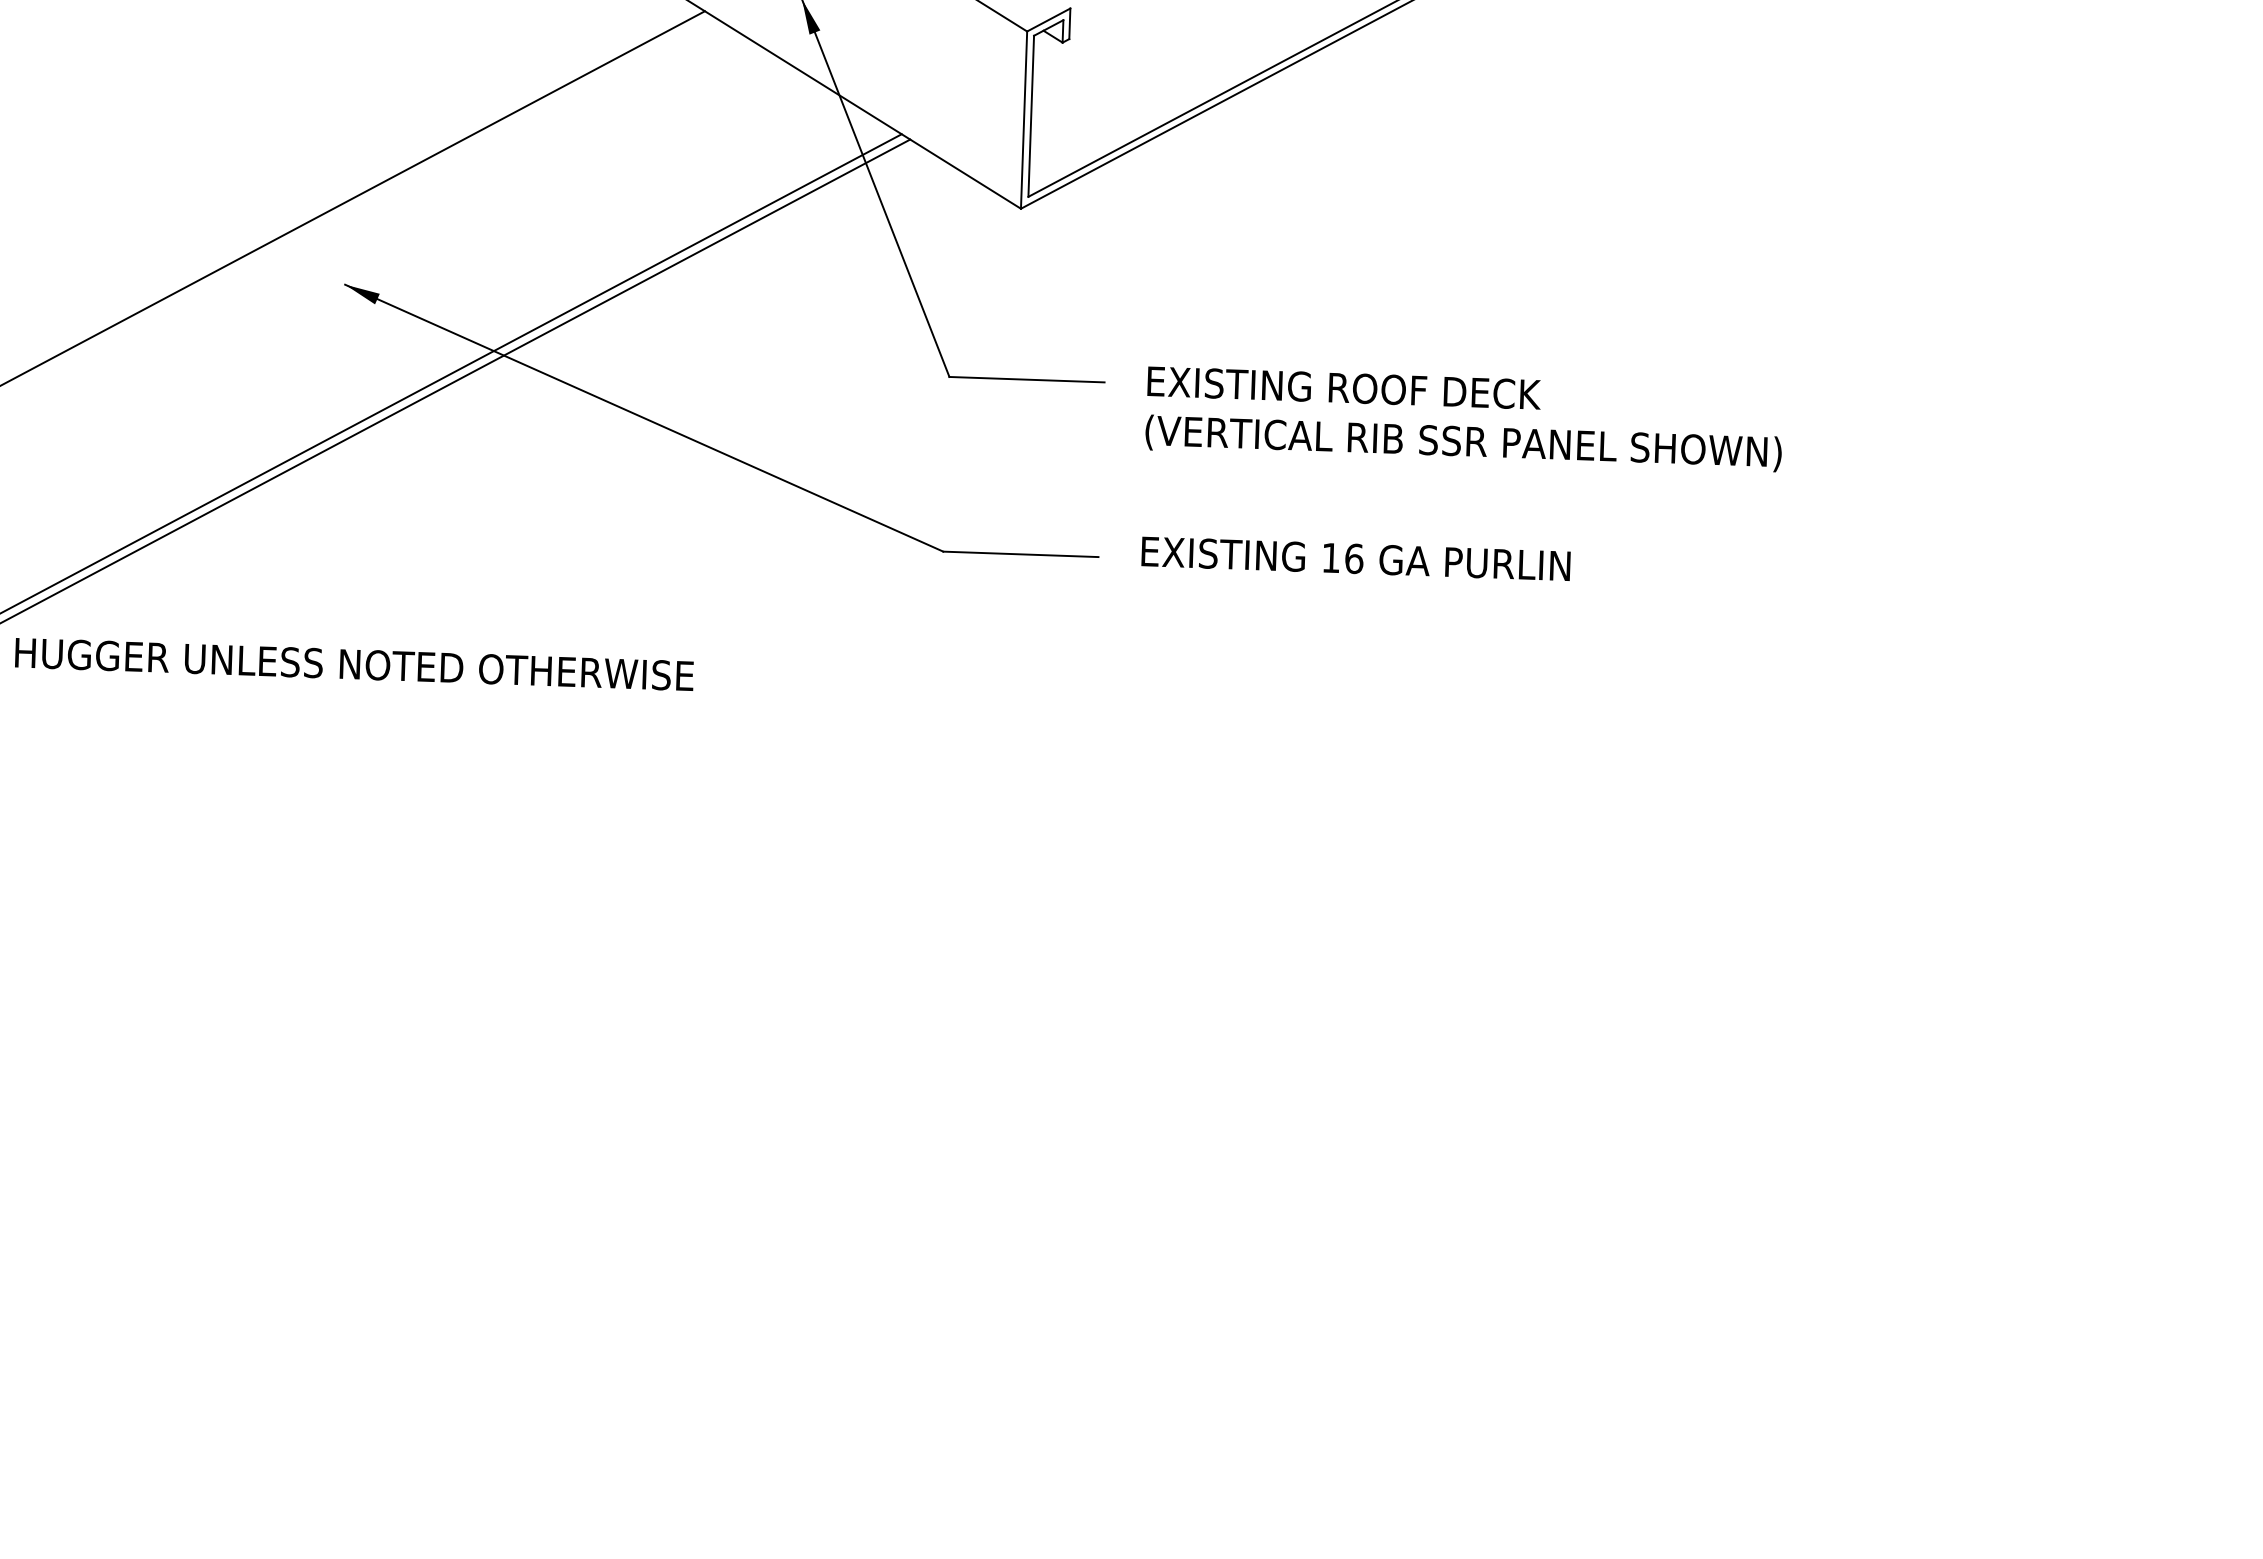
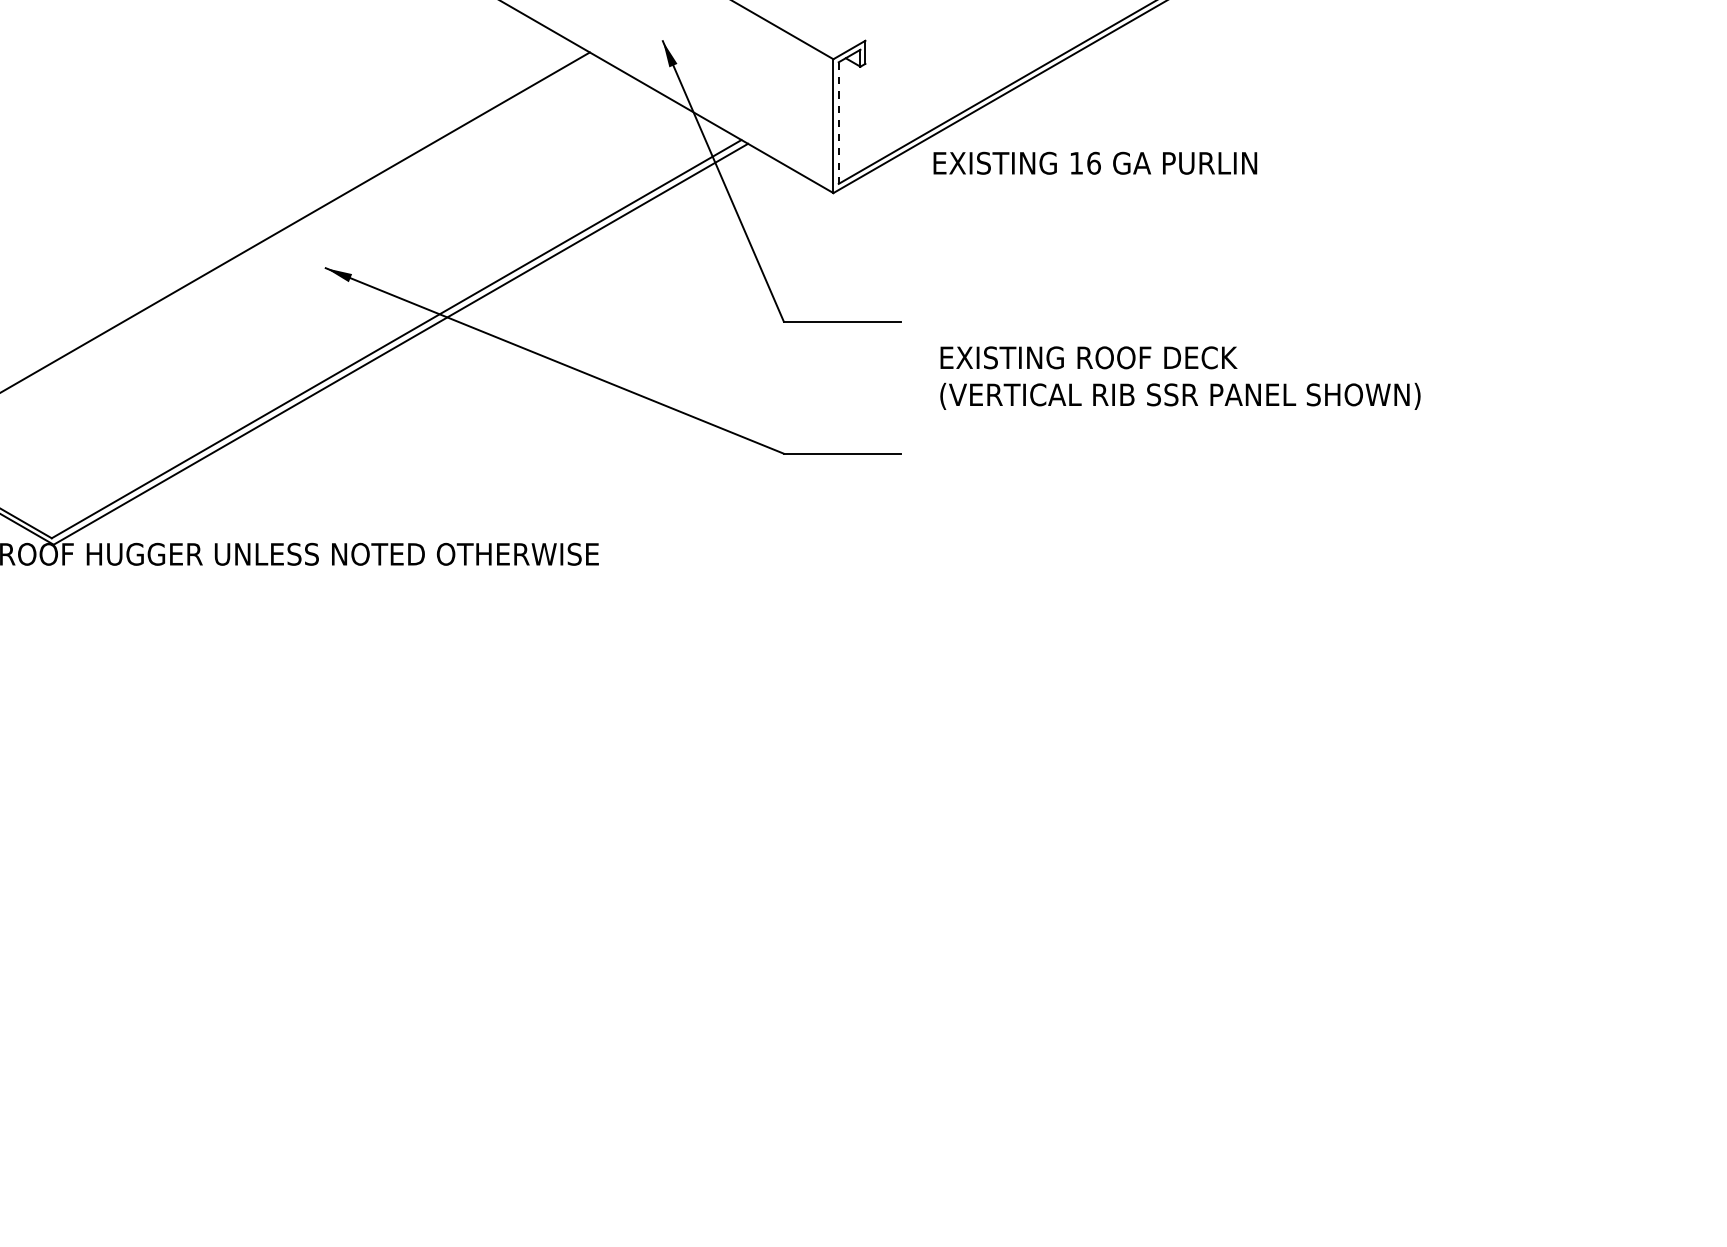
line: (1030, 116) -> (838, 123), solid -> dashed
text: (1464, 418) -> (1180, 377), moved
text: (1356, 557) -> (1095, 162), moved

